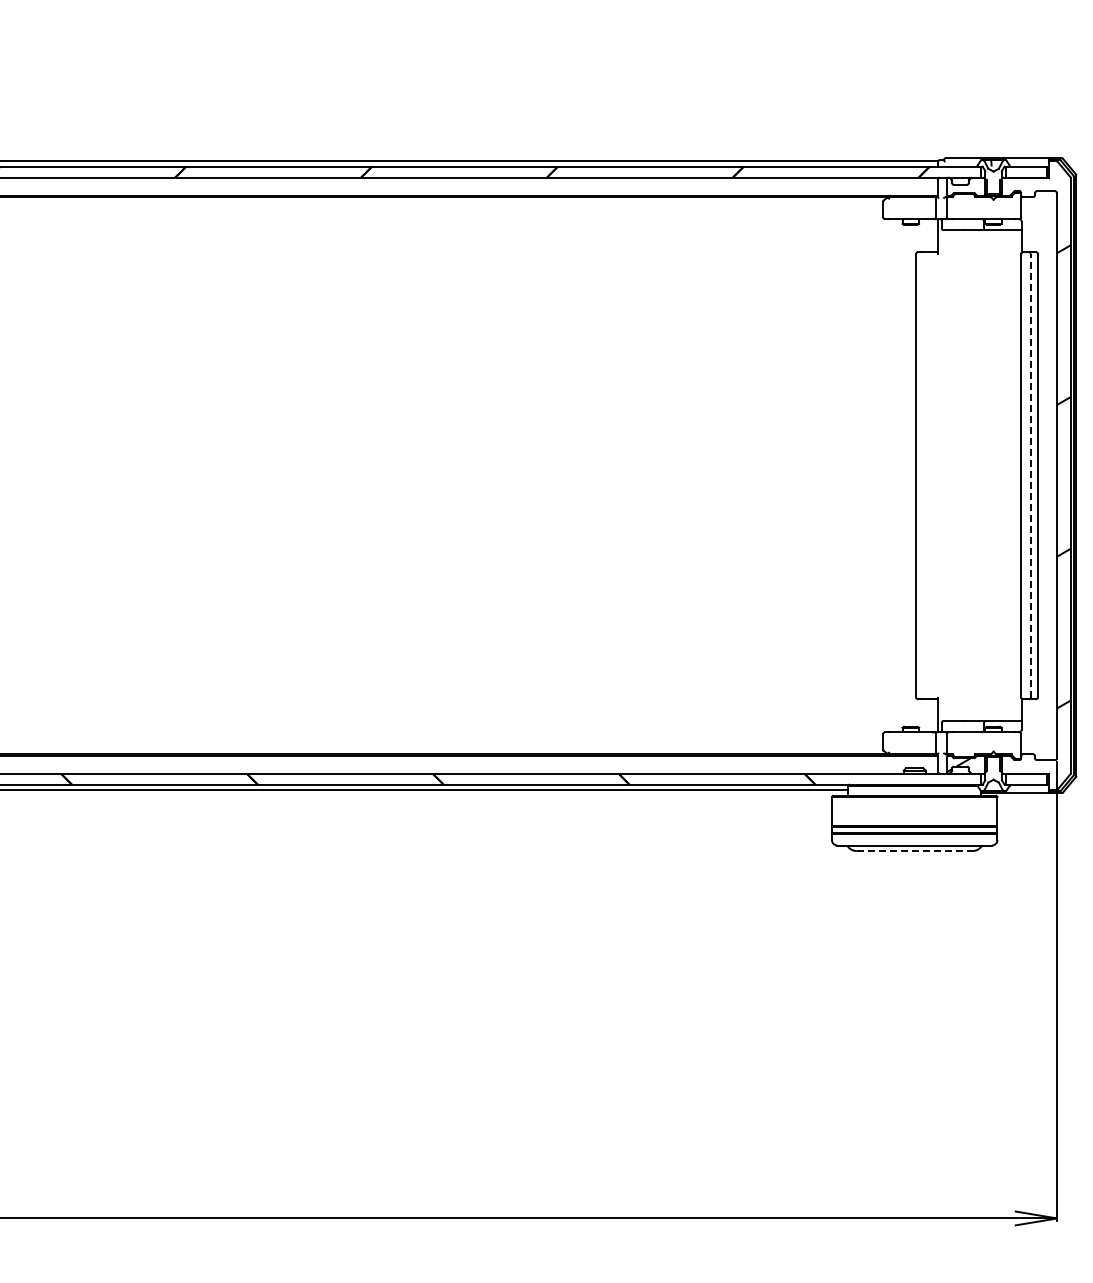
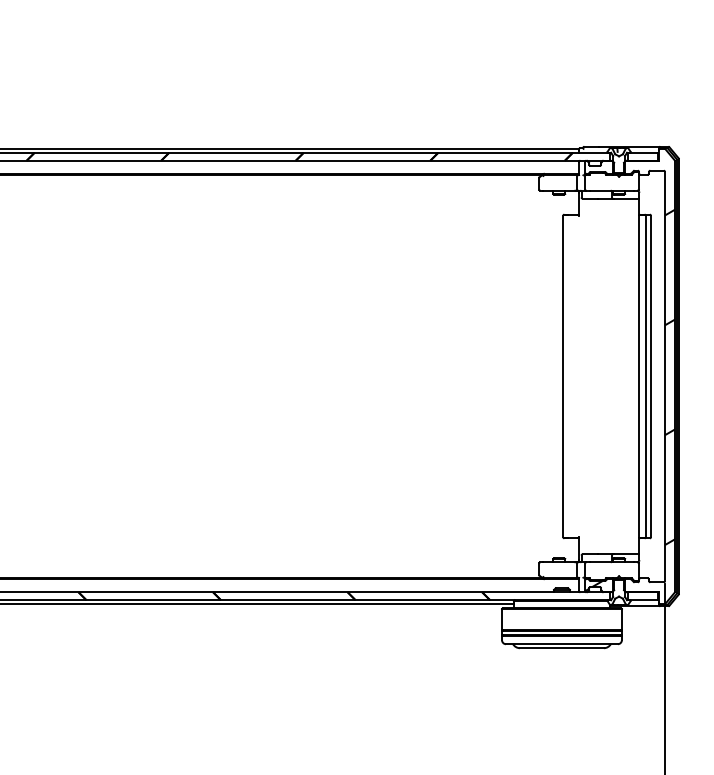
line: (1030, 475) -> (645, 376), dashed -> solid
line: (914, 851) -> (561, 648), dashed -> solid

